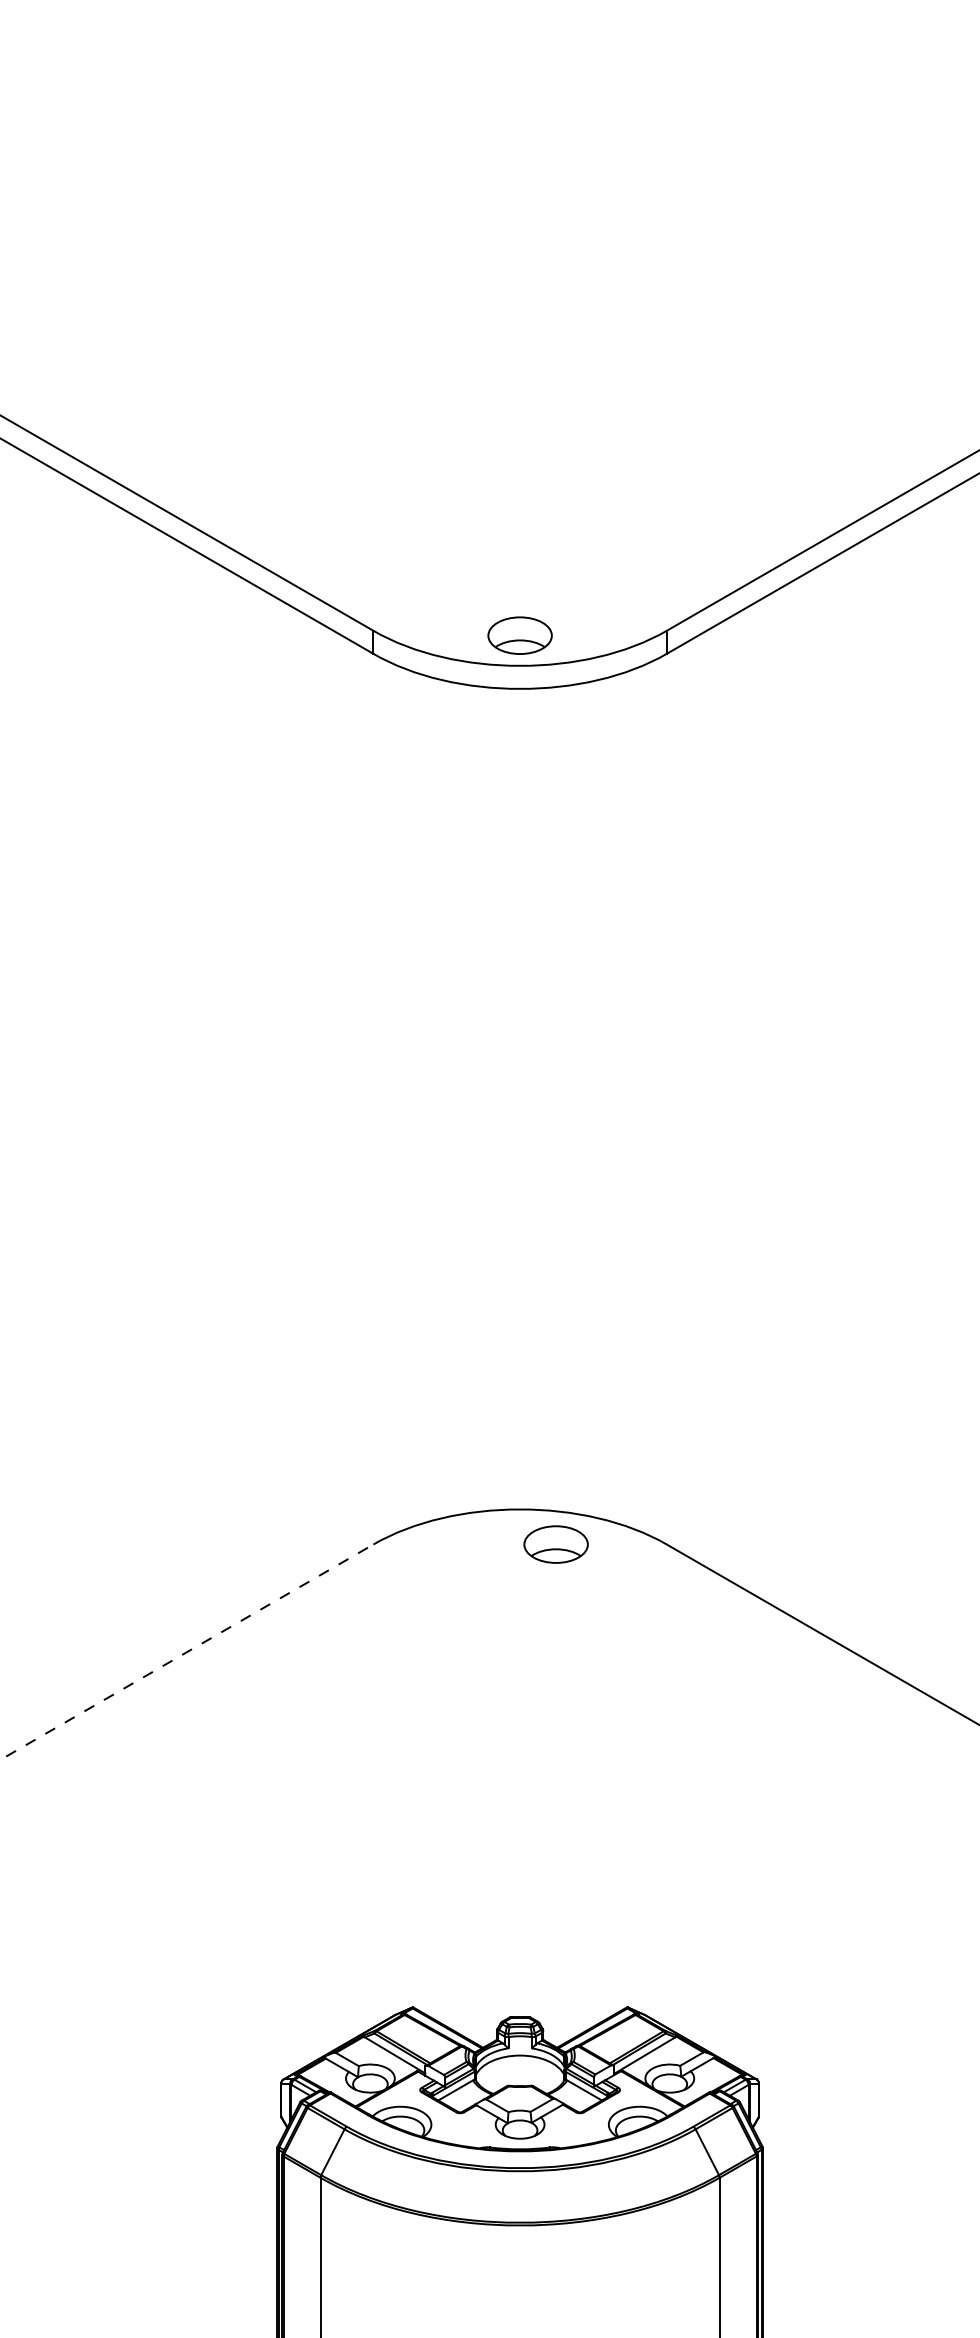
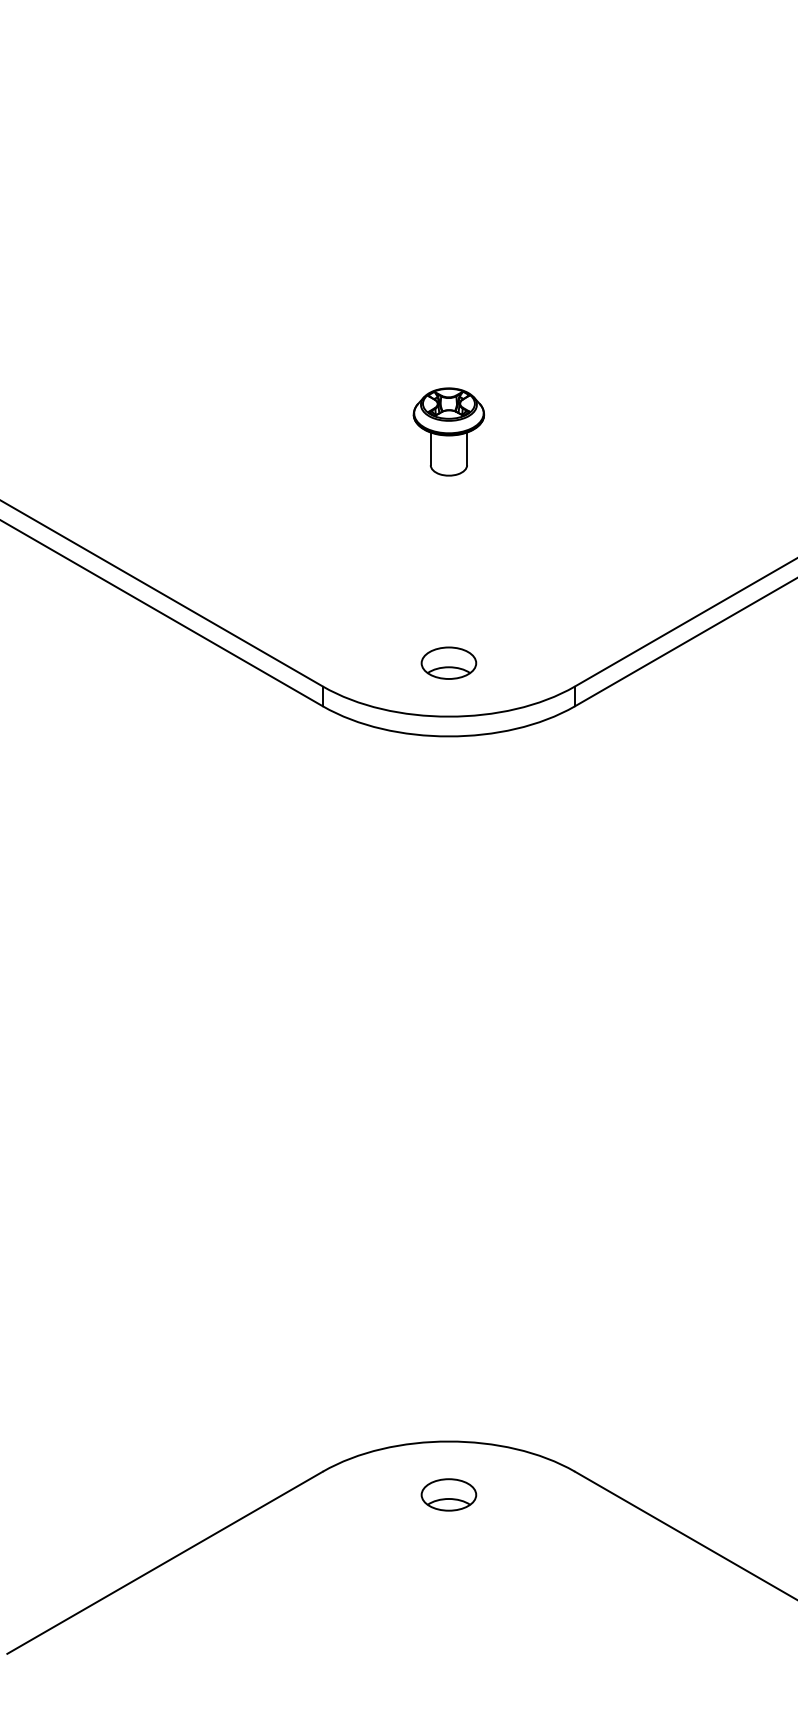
part: (519, 334) -> (448, 431), added
part: (519, 635) -> (448, 663), moved
part: (555, 1544) -> (448, 1494), moved
line: (190, 1650) -> (165, 1562), dashed -> solid

